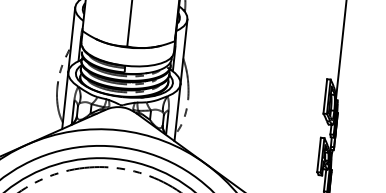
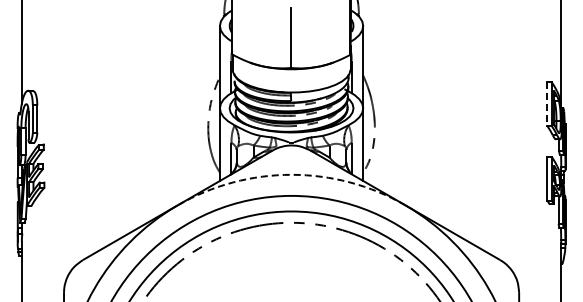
line: (325, 96) -> (547, 104), solid -> dashed
arc: (118, 130) -> (291, 174), solid -> dashed

